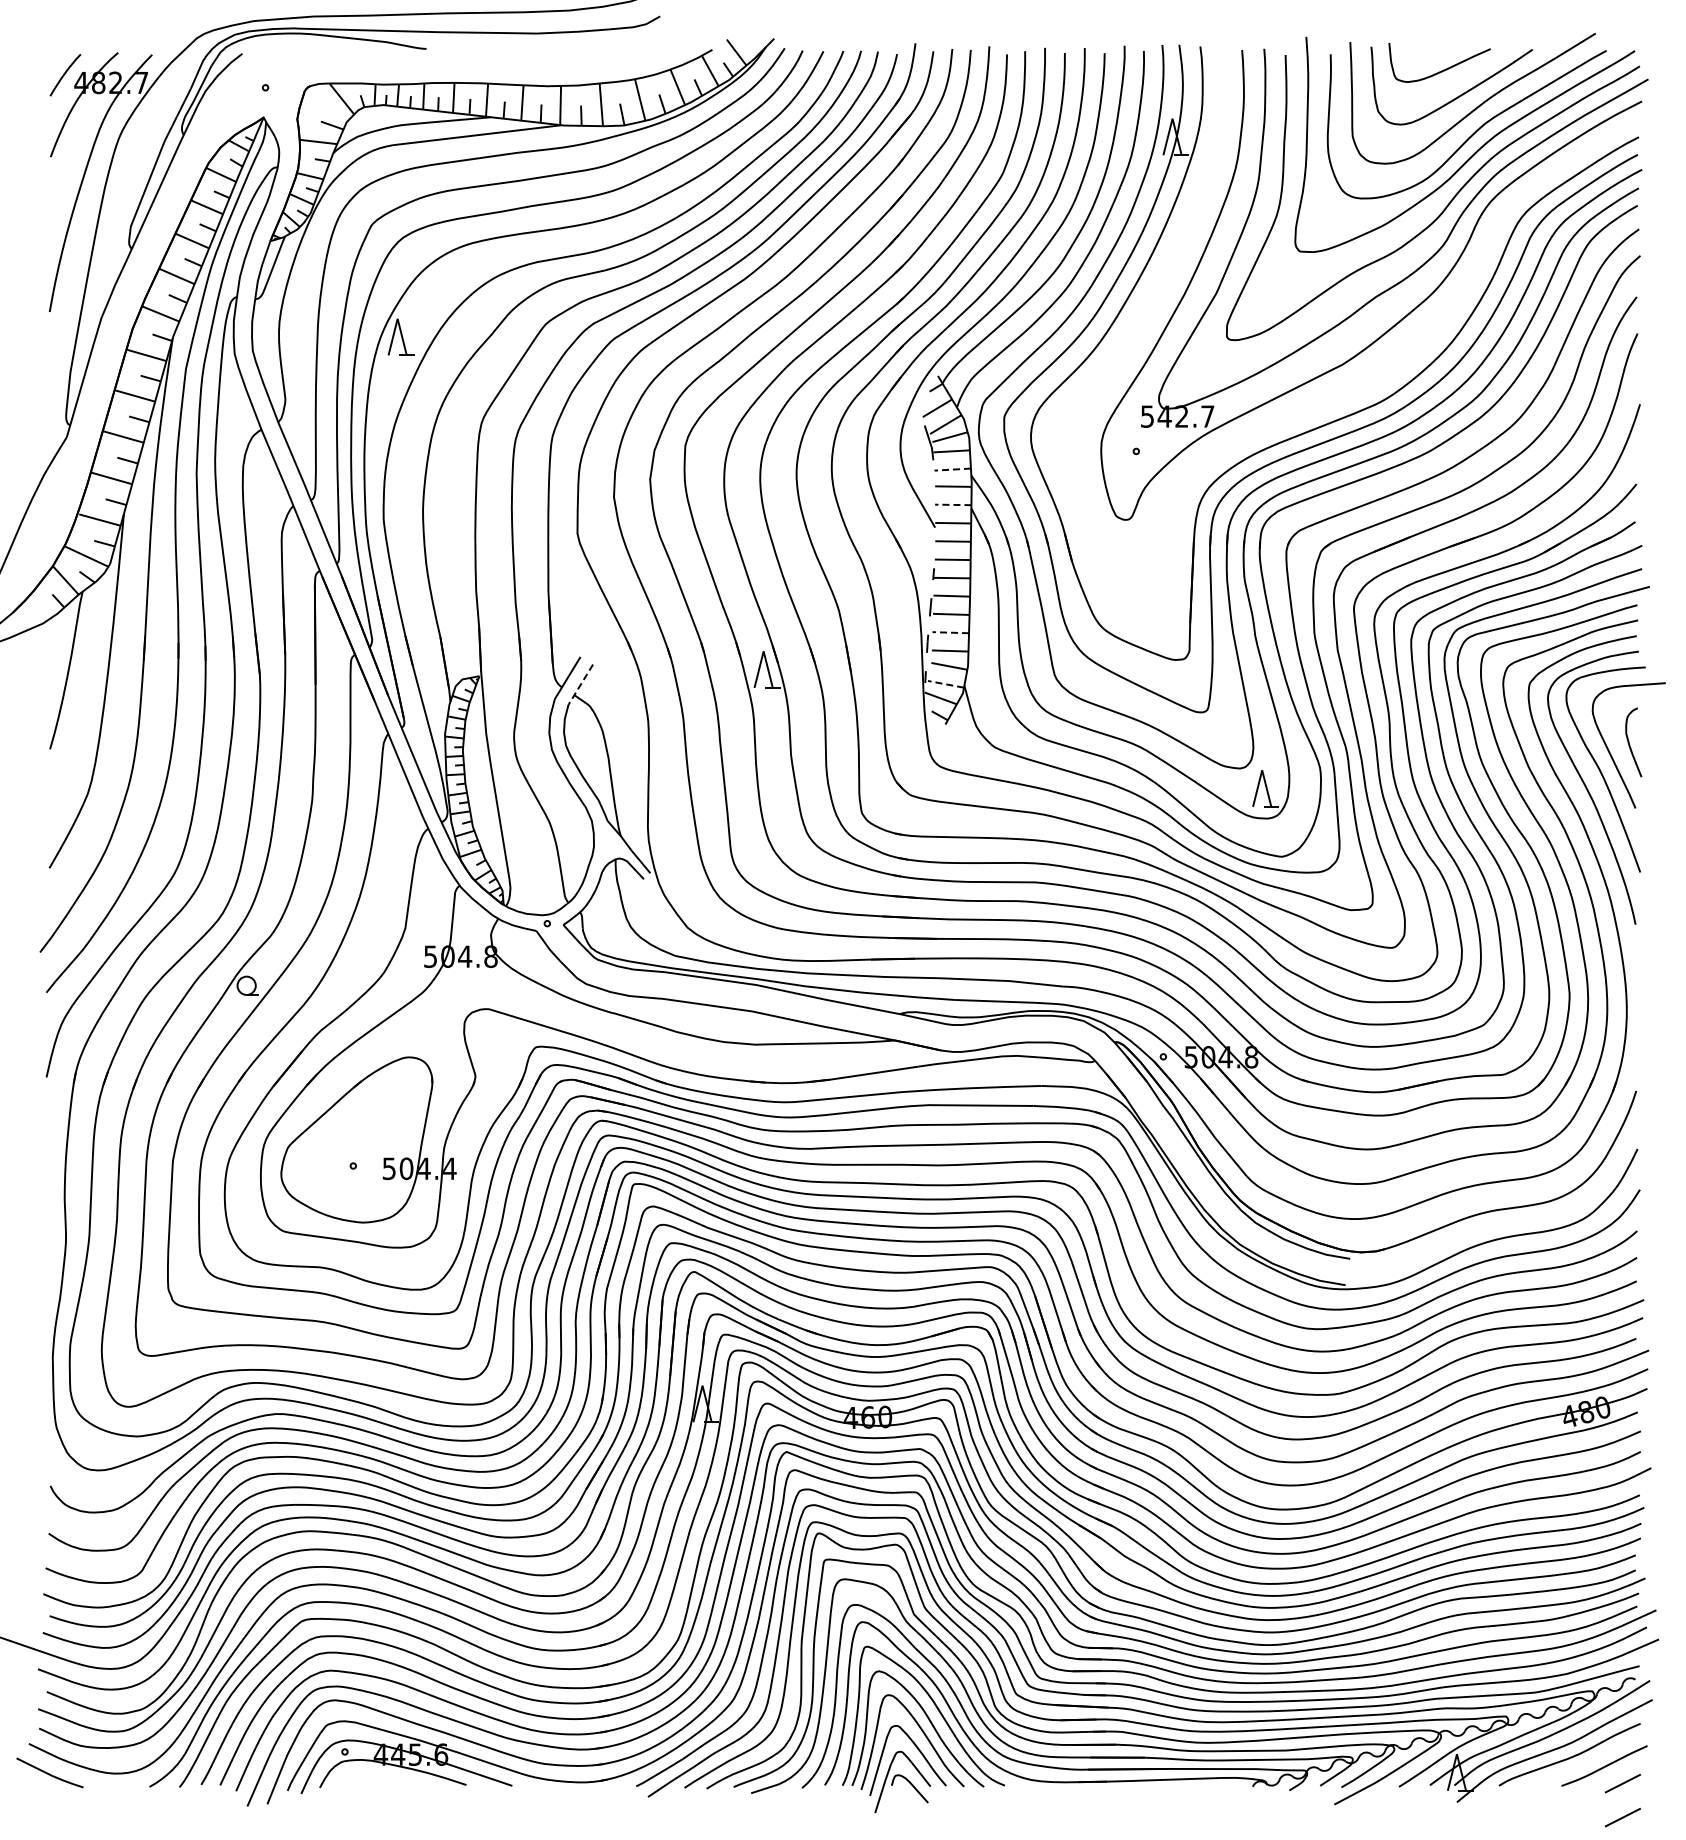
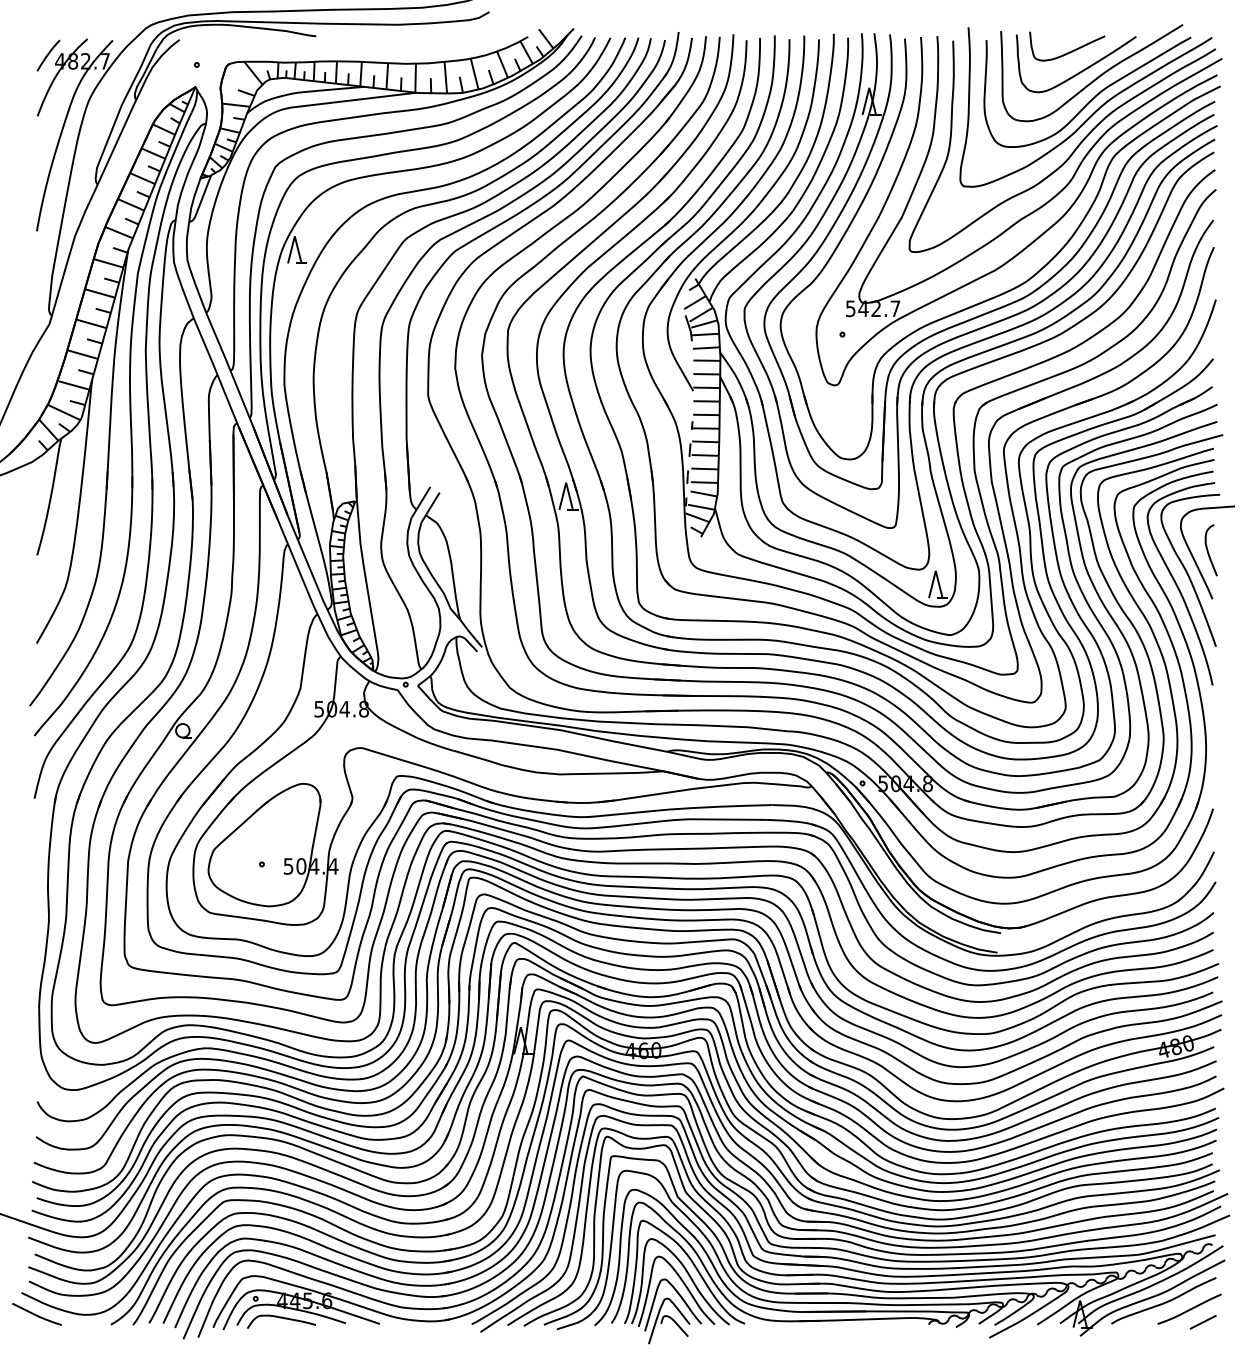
part: (1379, 381) -> (1022, 282), added
line: (952, 469) -> (706, 347), dashed -> solid
line: (952, 504) -> (706, 373), dashed -> solid
line: (950, 632) -> (704, 468), dashed -> solid
line: (580, 684) -> (430, 507), dashed -> solid
line: (945, 684) -> (700, 507), dashed -> solid
curve: (379, 1778) -> (281, 1318), added
line: (1622, 1817) -> (1202, 1347), removed

